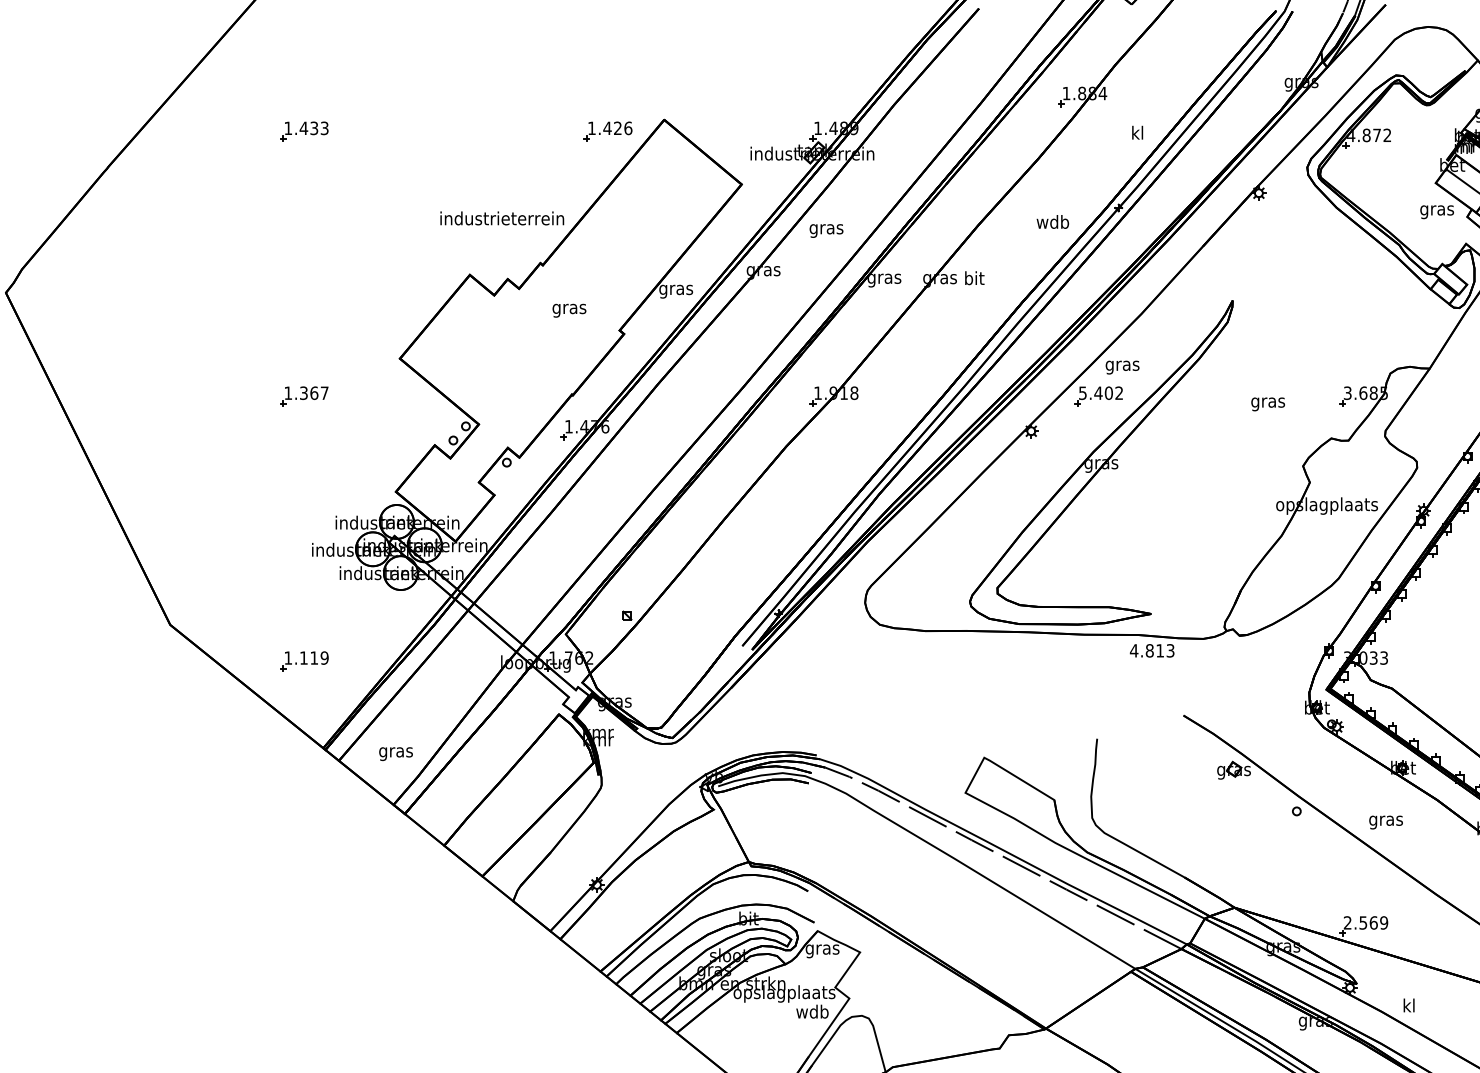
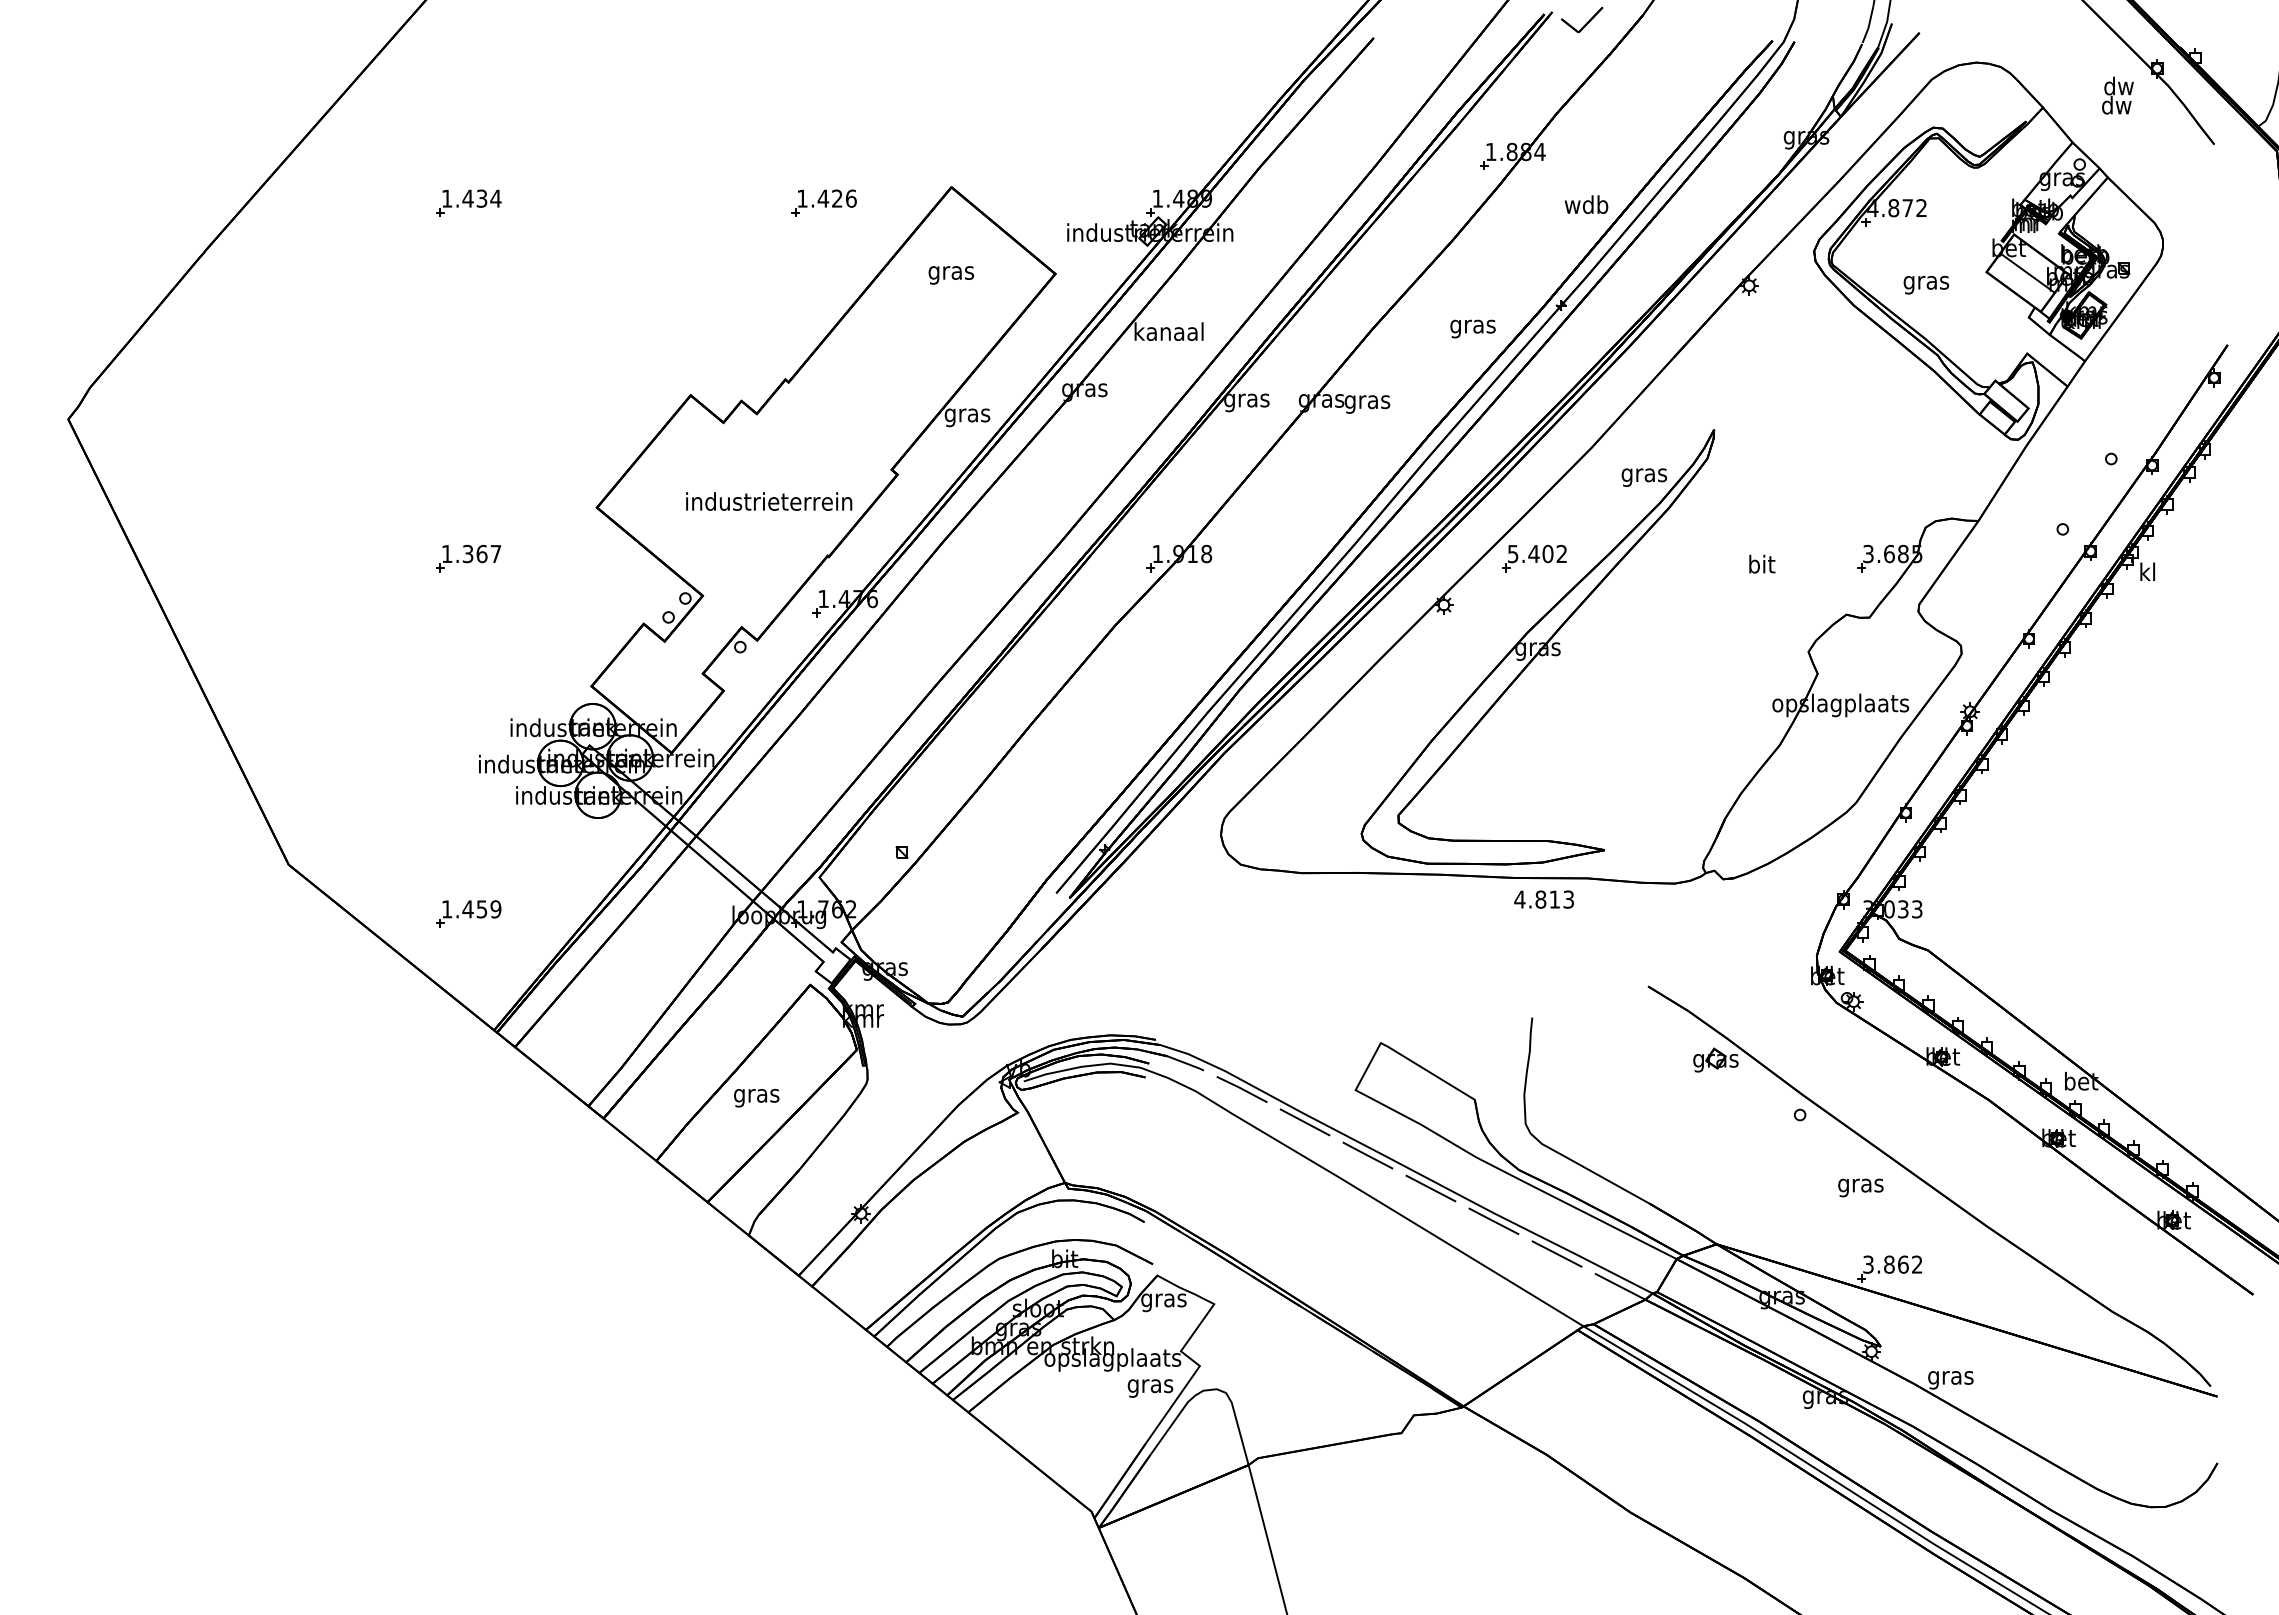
text: (324, 128) -> (495, 198), 1.433 -> 1.434
part: (607, 131) -> (823, 202), moved
text: (1137, 132) -> (1586, 204), kl -> wdb
text: (1437, 212) -> (1926, 285), moved
text: (502, 218) -> (769, 501), moved
text: (1052, 223) -> (1472, 326), wdb -> gras
text: (826, 228) -> (1168, 333), gras -> kanaal
text: (974, 279) -> (1367, 401), bit -> gras
text: (568, 310) -> (950, 275), moved
text: (1122, 367) -> (1644, 477), moved
text: (1268, 402) -> (1761, 566), gras -> bit
text: (1151, 650) -> (1543, 899), moved
text: (308, 658) -> (474, 909), 1.119 -> 1.459
text: (395, 754) -> (756, 1098), moved
text: (1385, 822) -> (1860, 1187), moved
text: (1365, 922) -> (1892, 1264), 2.569 -> 3.862
text: (1408, 1007) -> (1950, 1377), kl -> gras
text: (812, 1013) -> (1150, 1385), wdb -> gras

